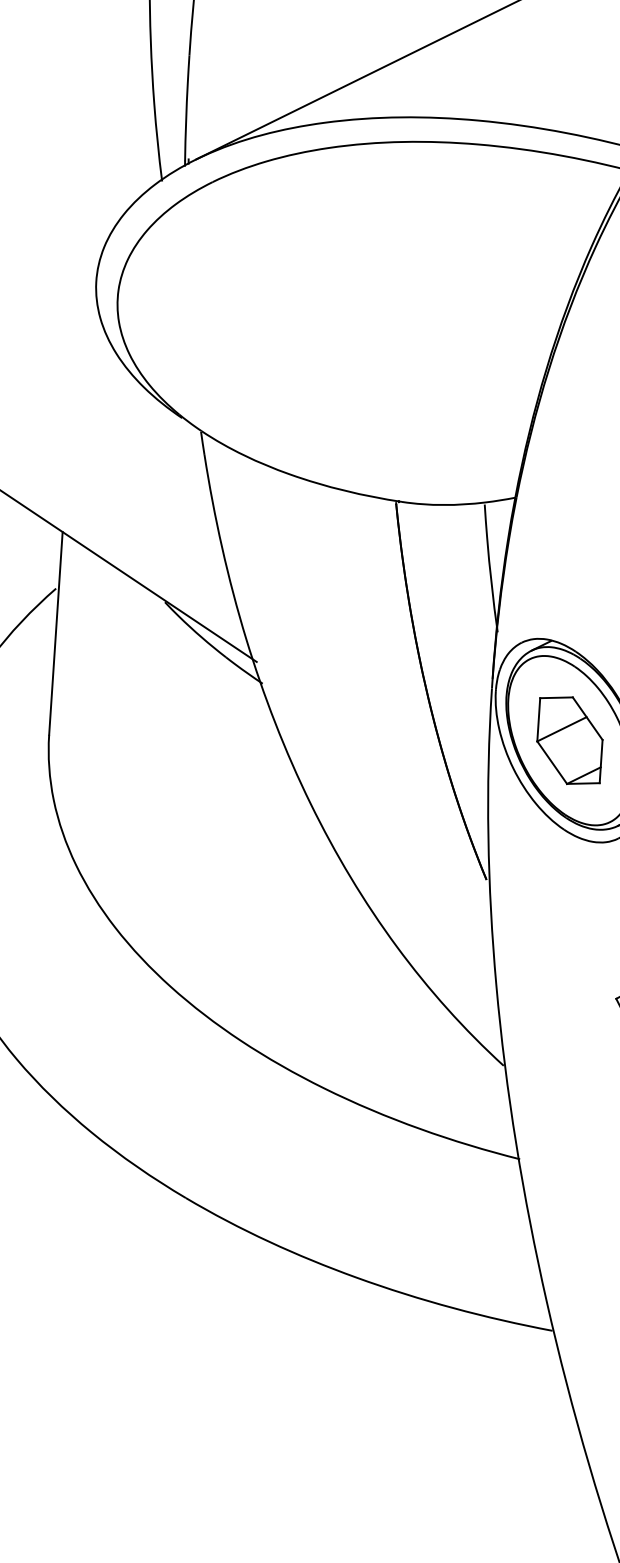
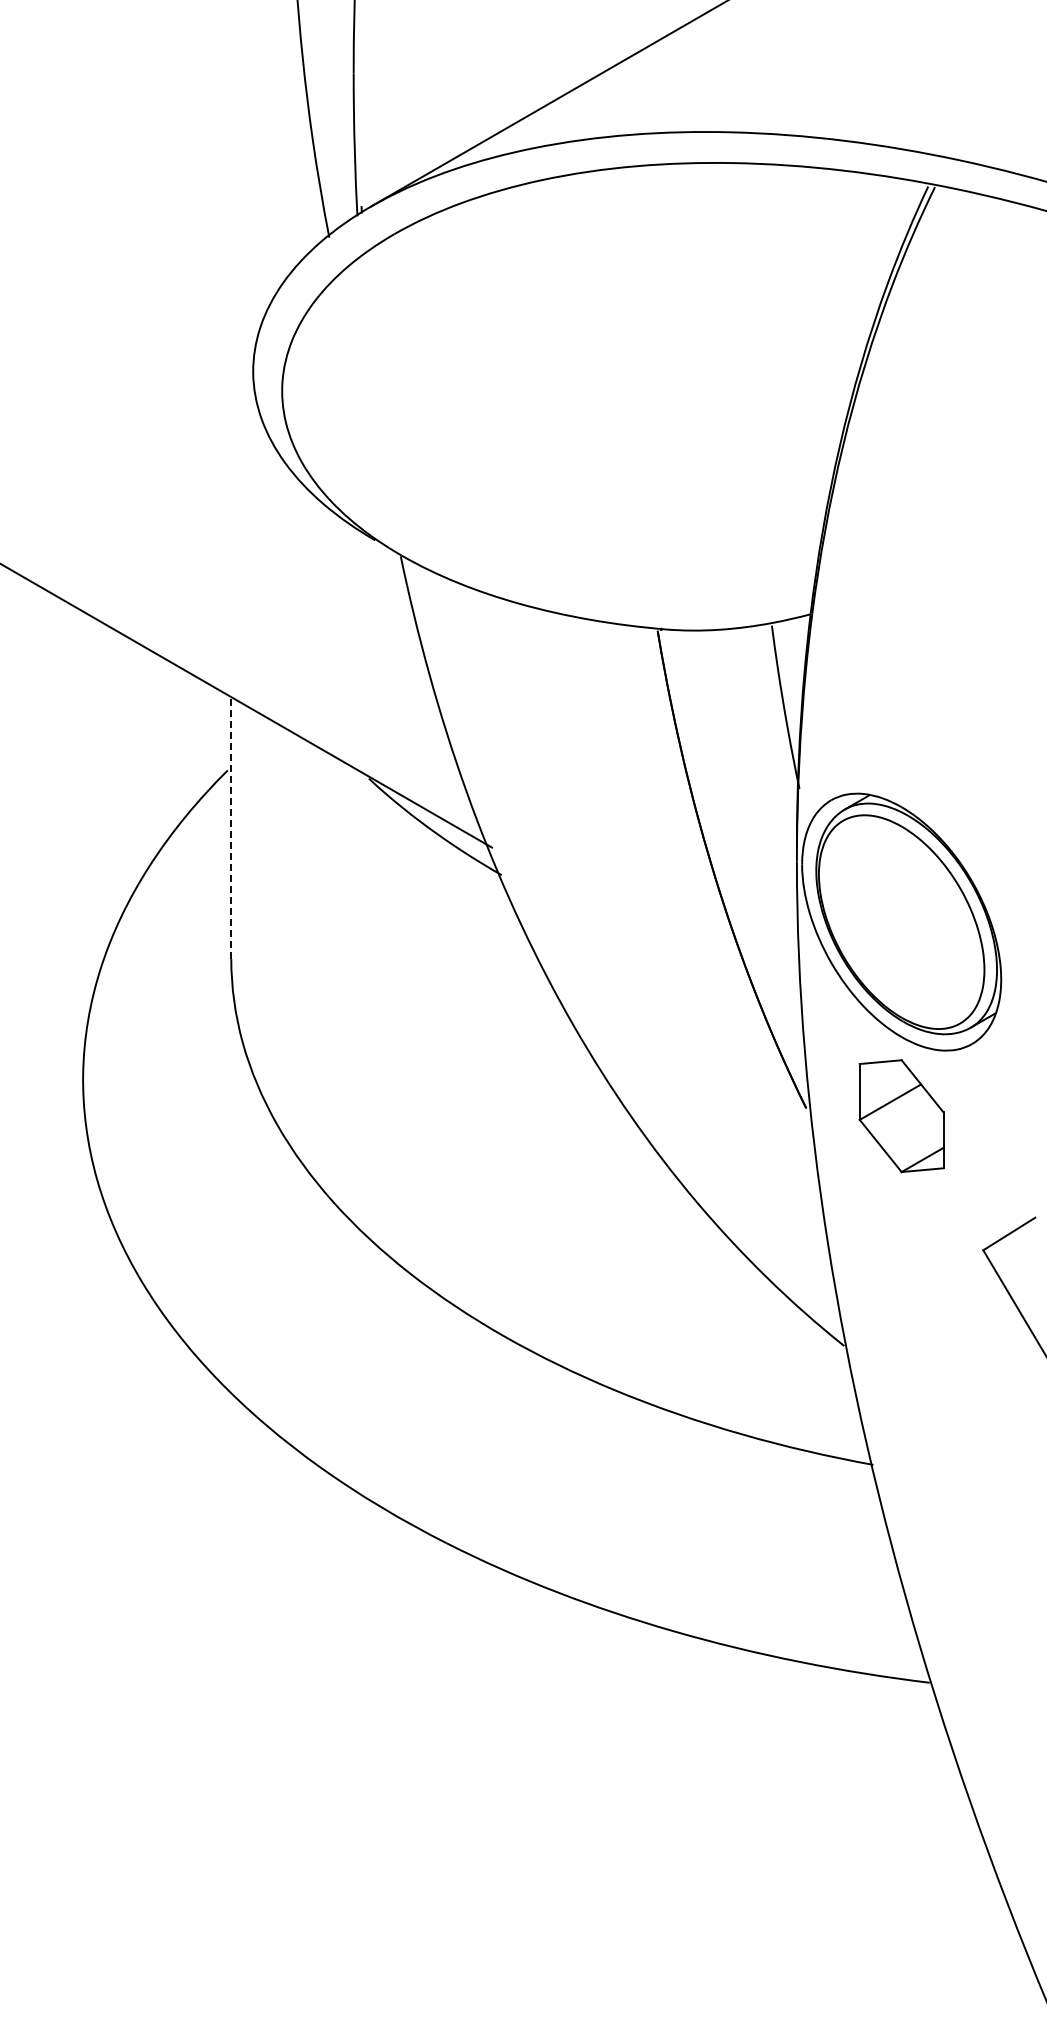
line: (56, 632) -> (231, 827), solid -> dashed
part: (569, 740) -> (901, 1116), moved

